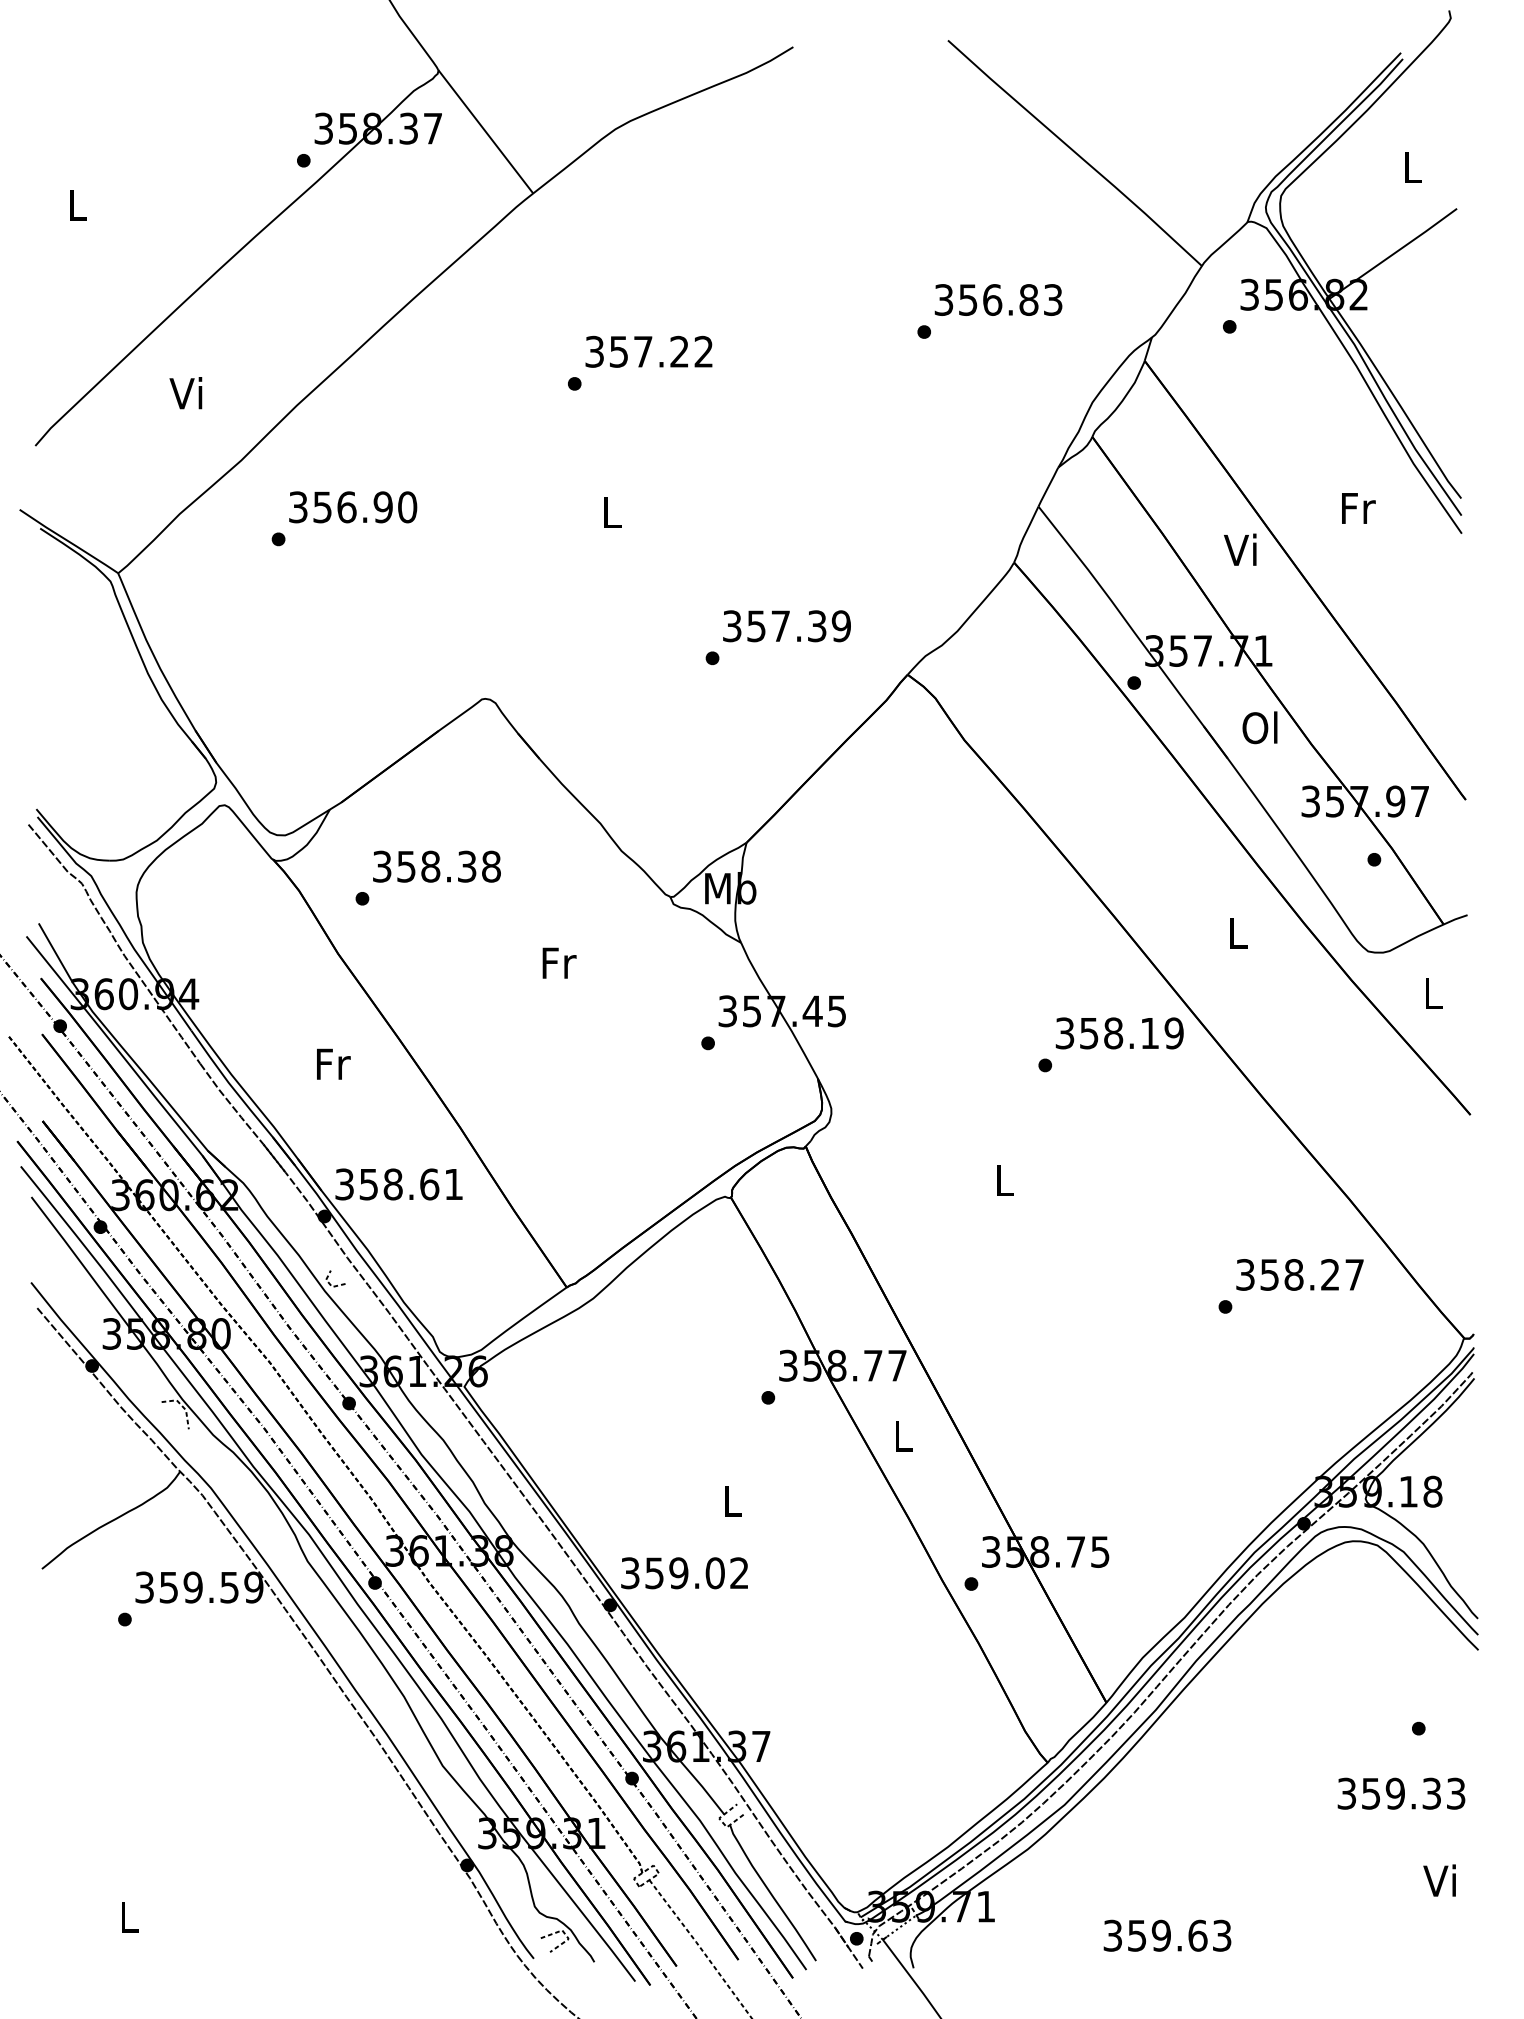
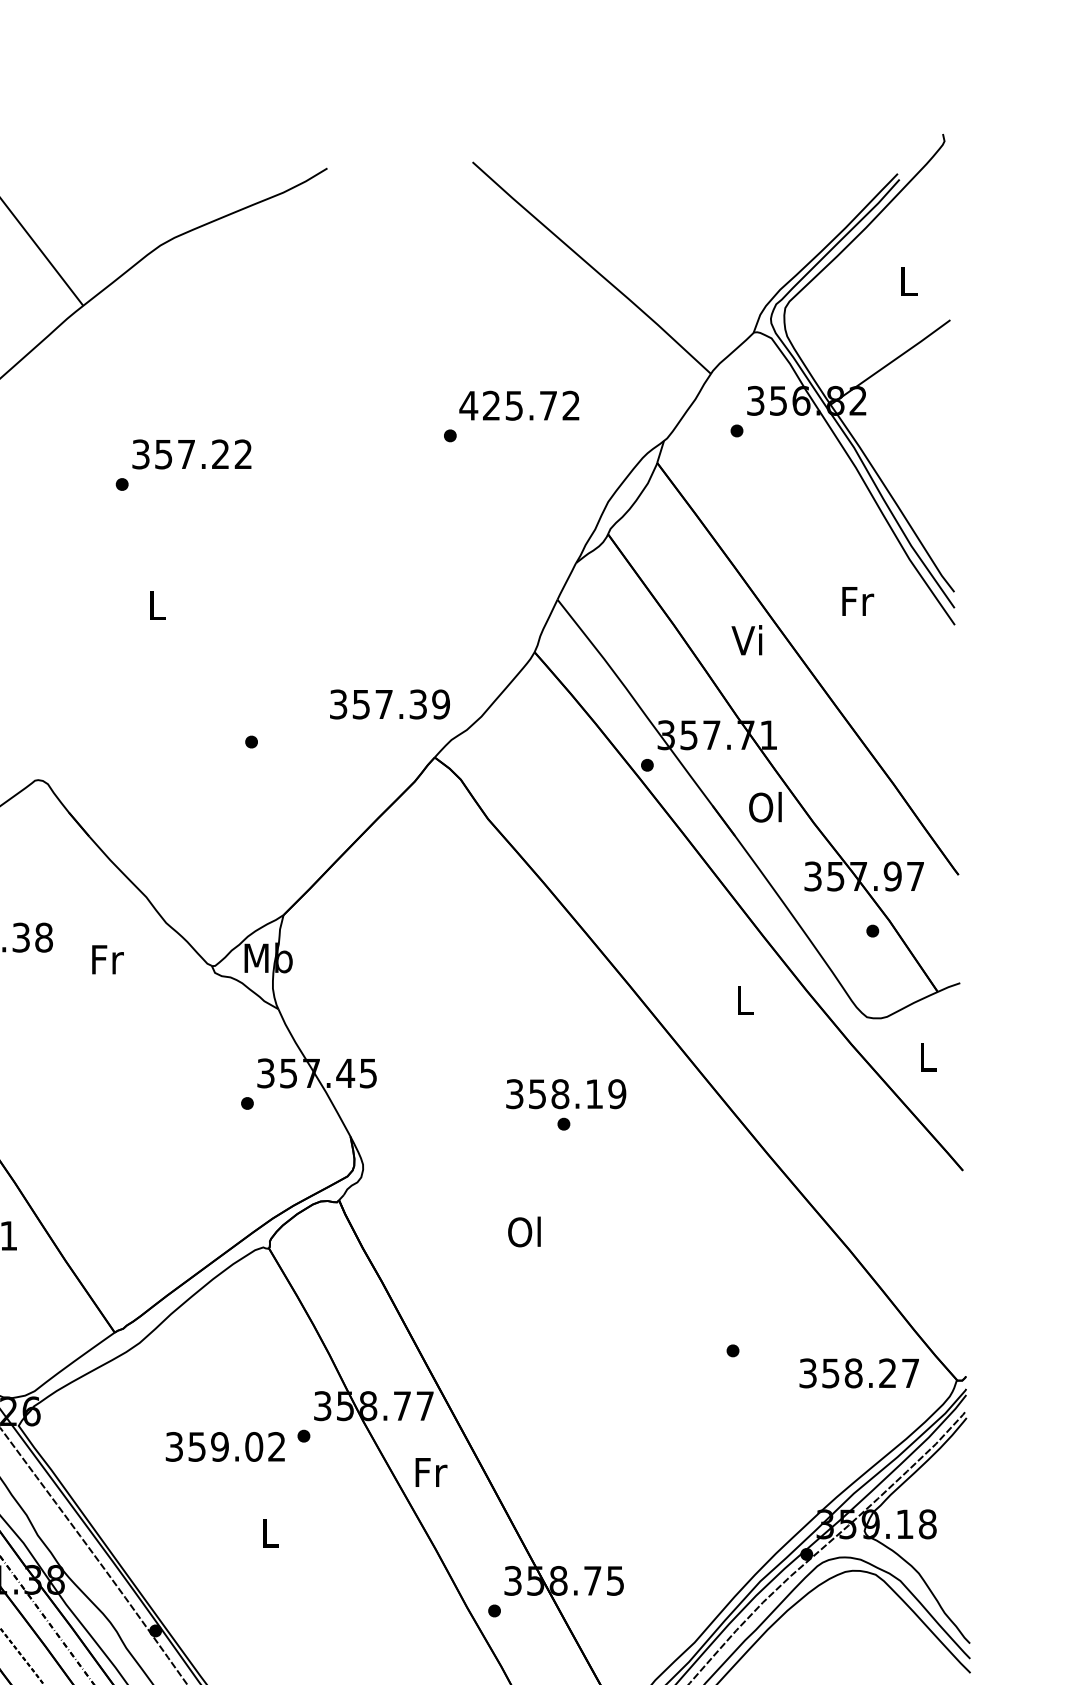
text: (997, 299) -> (519, 405), 356.83 -> 425.72
text: (786, 626) -> (389, 704), moved
text: (559, 962) -> (107, 959), moved
text: (1119, 1033) -> (565, 1094), moved
text: (1002, 1179) -> (523, 1231), L -> Ol
text: (1299, 1274) -> (858, 1372), moved
text: (904, 1436) -> (431, 1472), L -> Fr
text: (684, 1573) -> (225, 1447), moved

